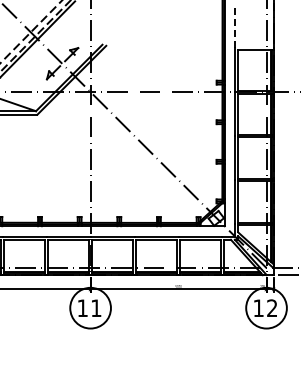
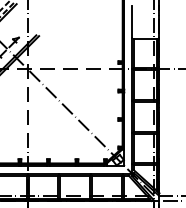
line: (235, 26) -> (132, 22), dashed -> solid

